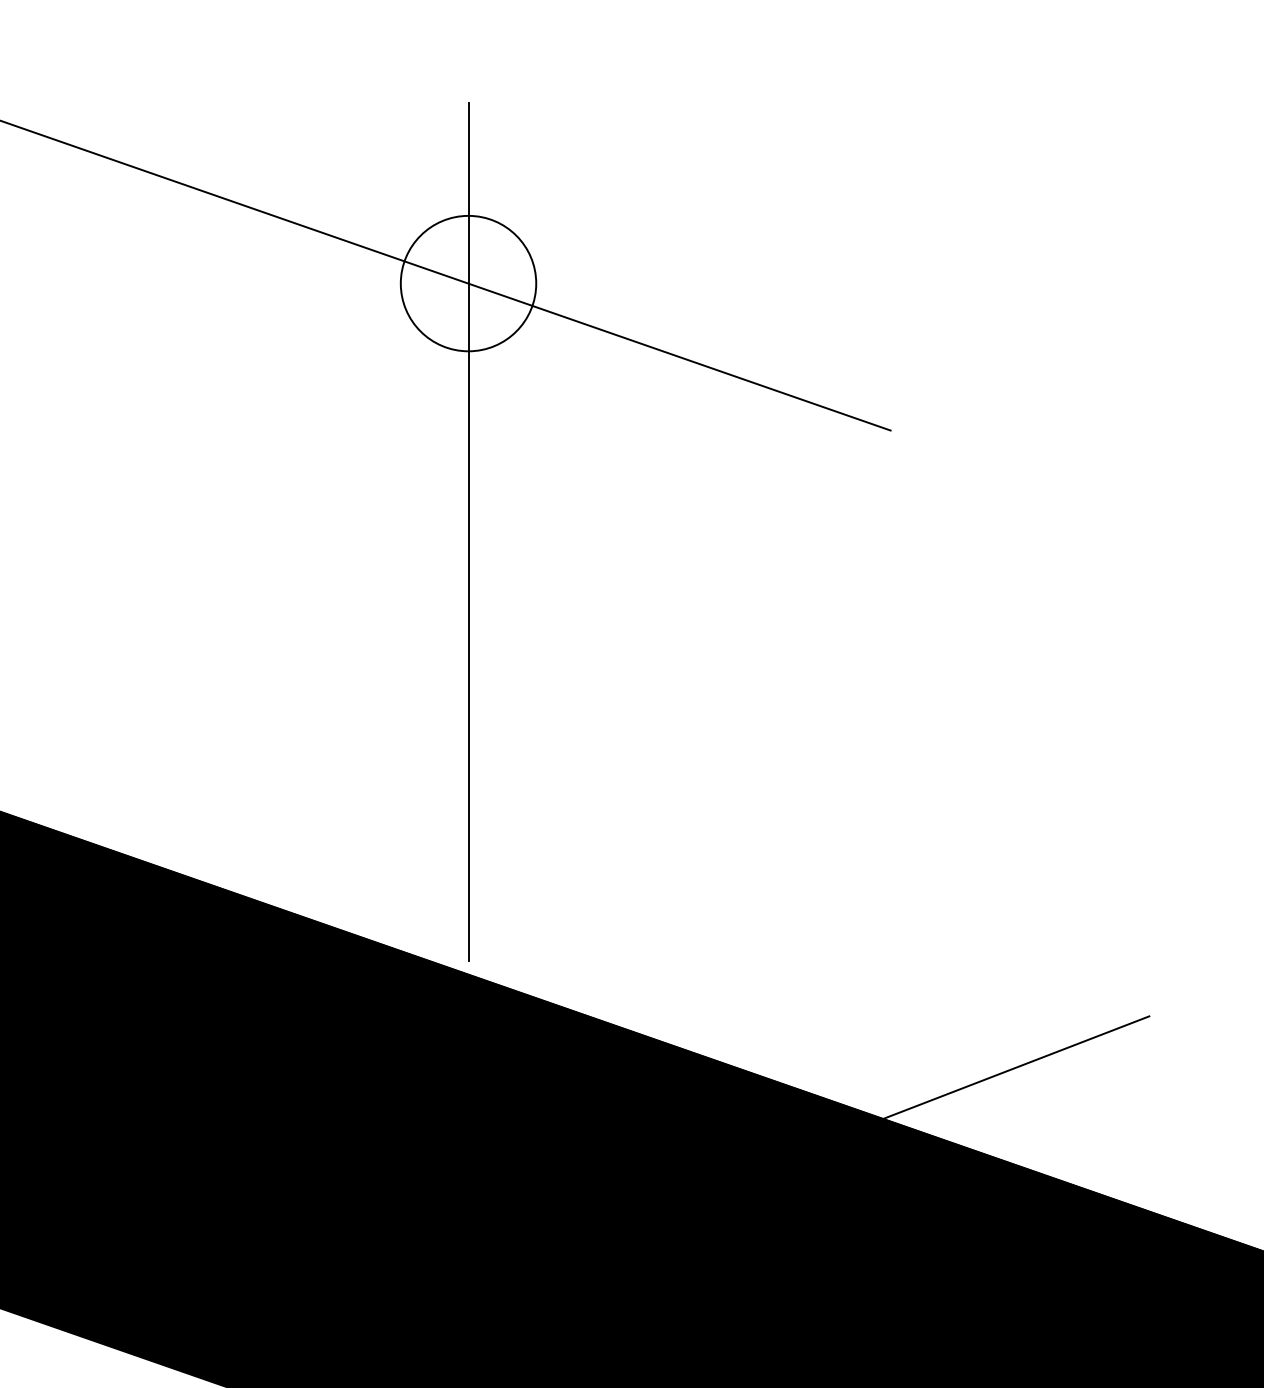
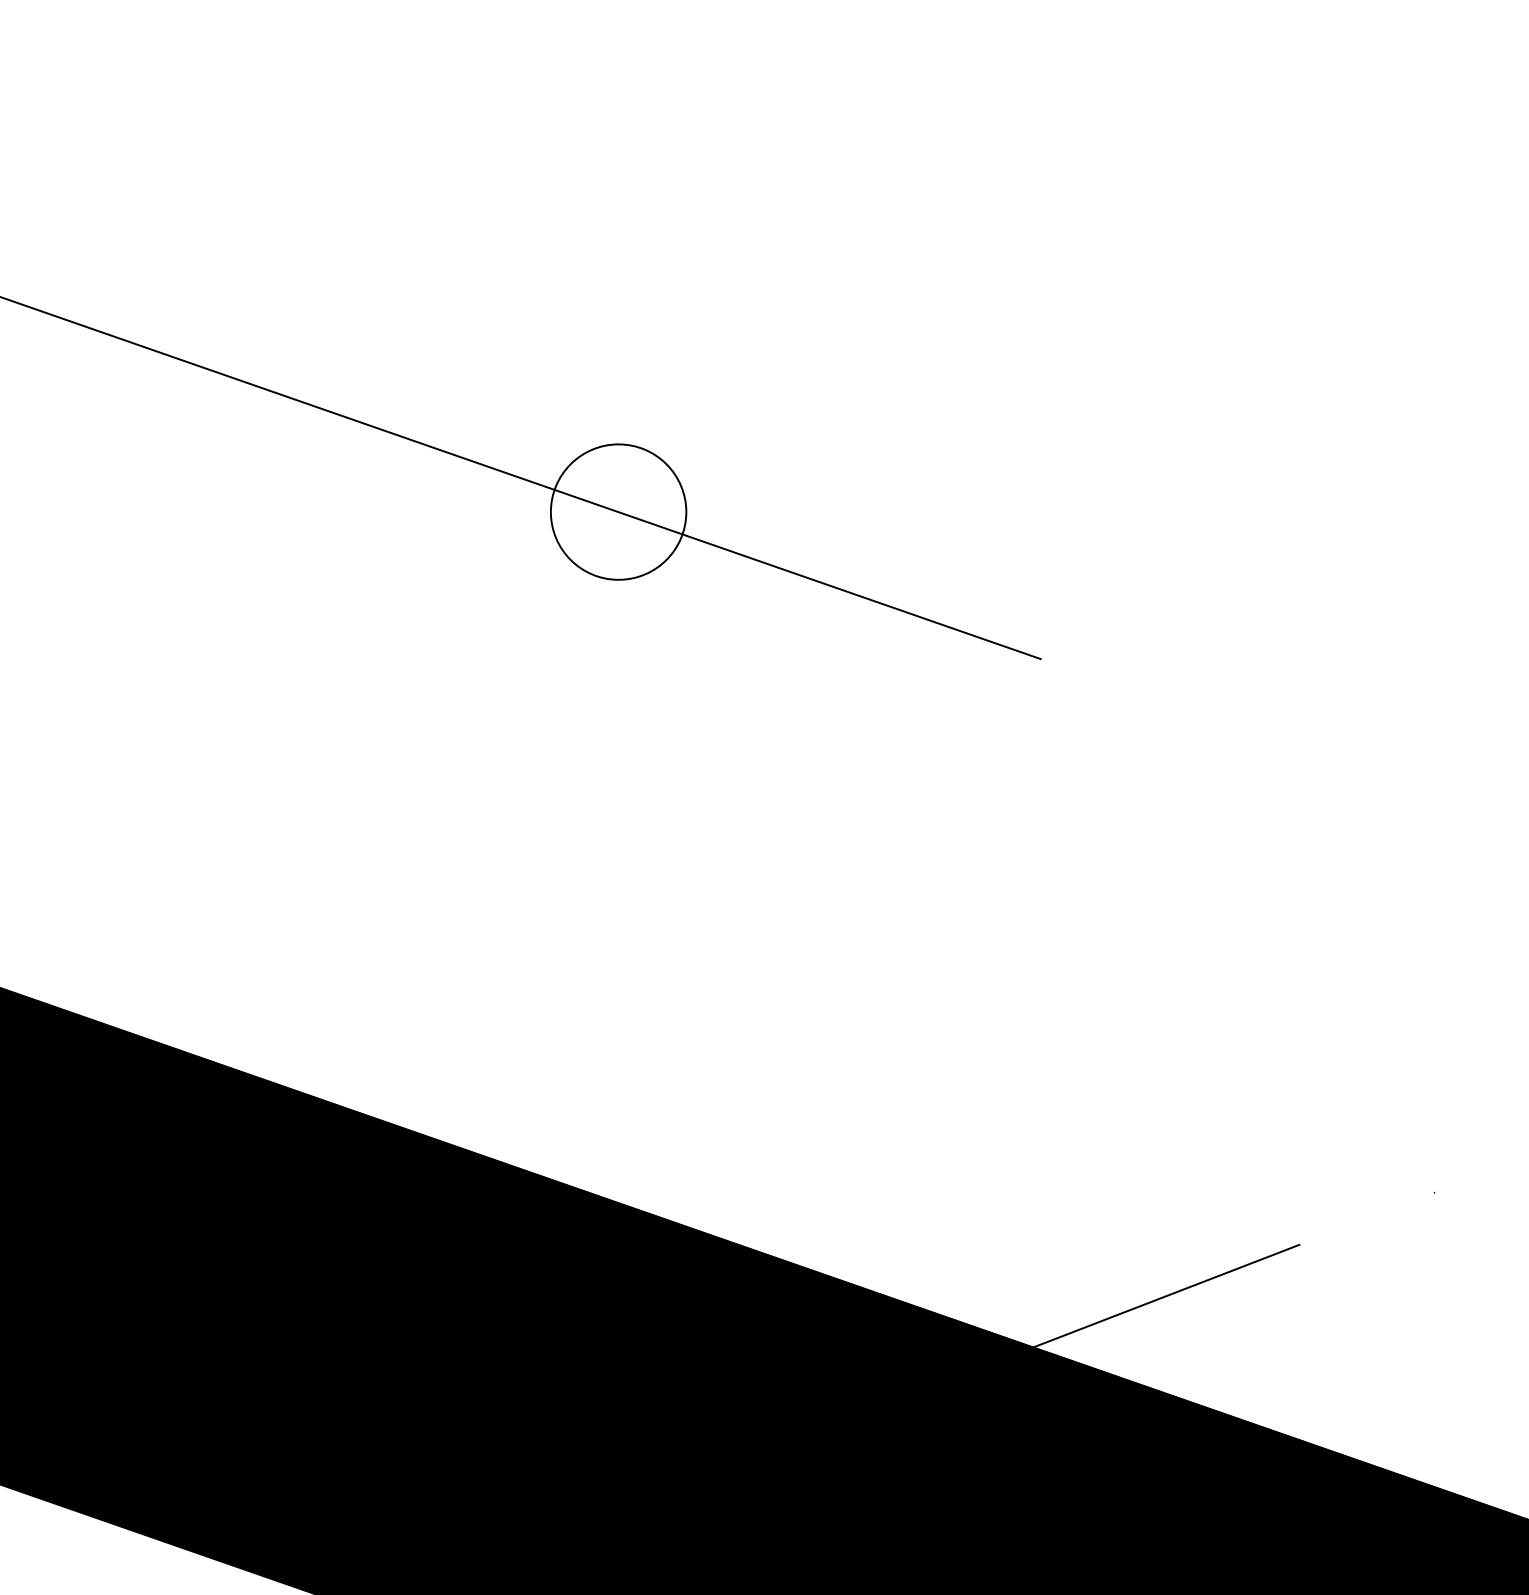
line: (468, 531) -> (618, 760), removed

